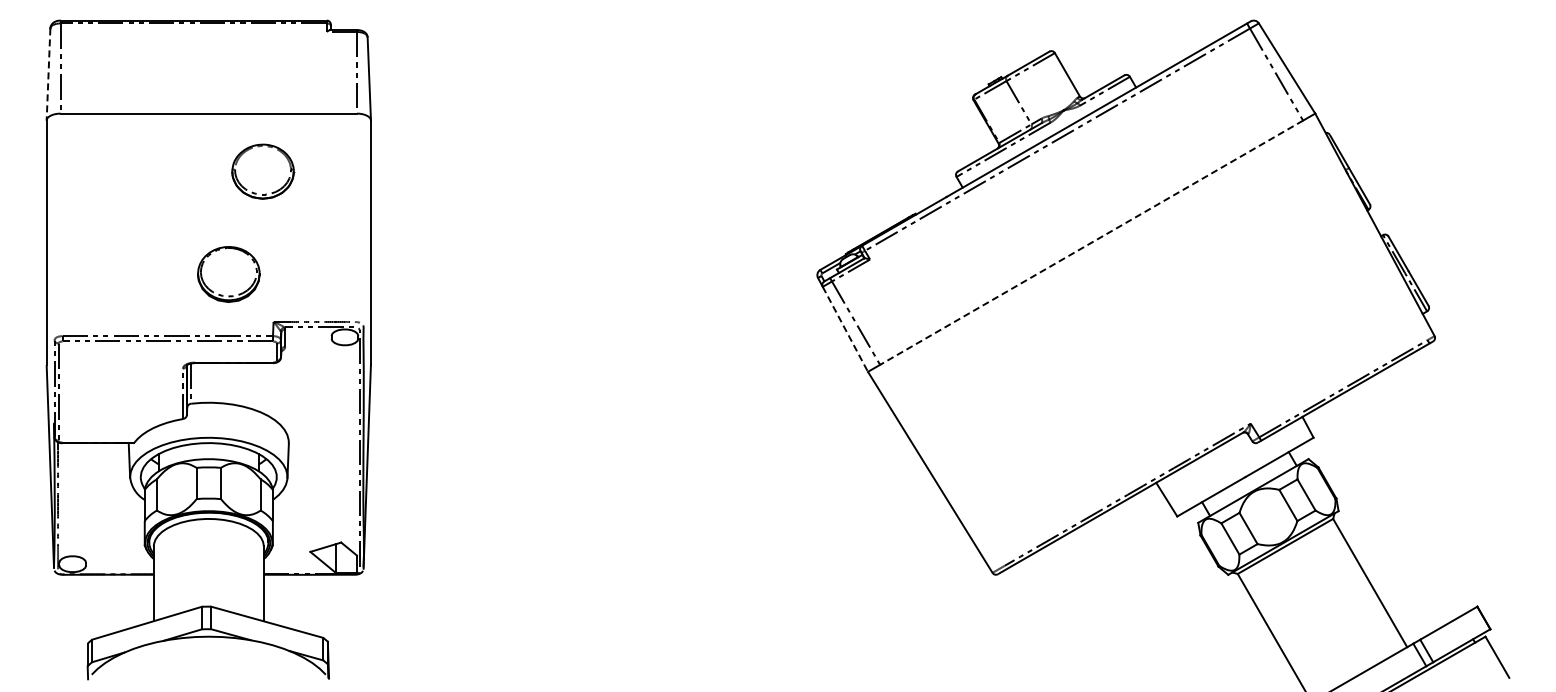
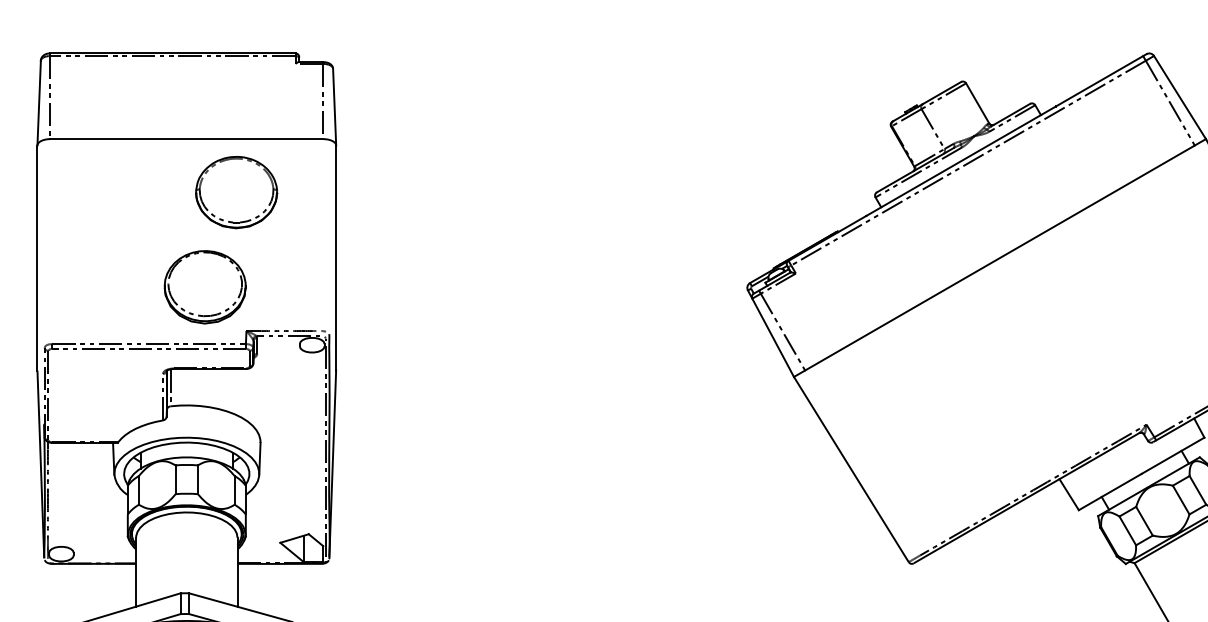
line: (48, 74) -> (39, 103), dashed -> solid
part: (263, 171) -> (237, 192), size x1.43
line: (1091, 242) -> (999, 257), dashed -> solid
part: (228, 274) -> (204, 287), size x1.43
line: (845, 329) -> (773, 337), dashed -> solid

